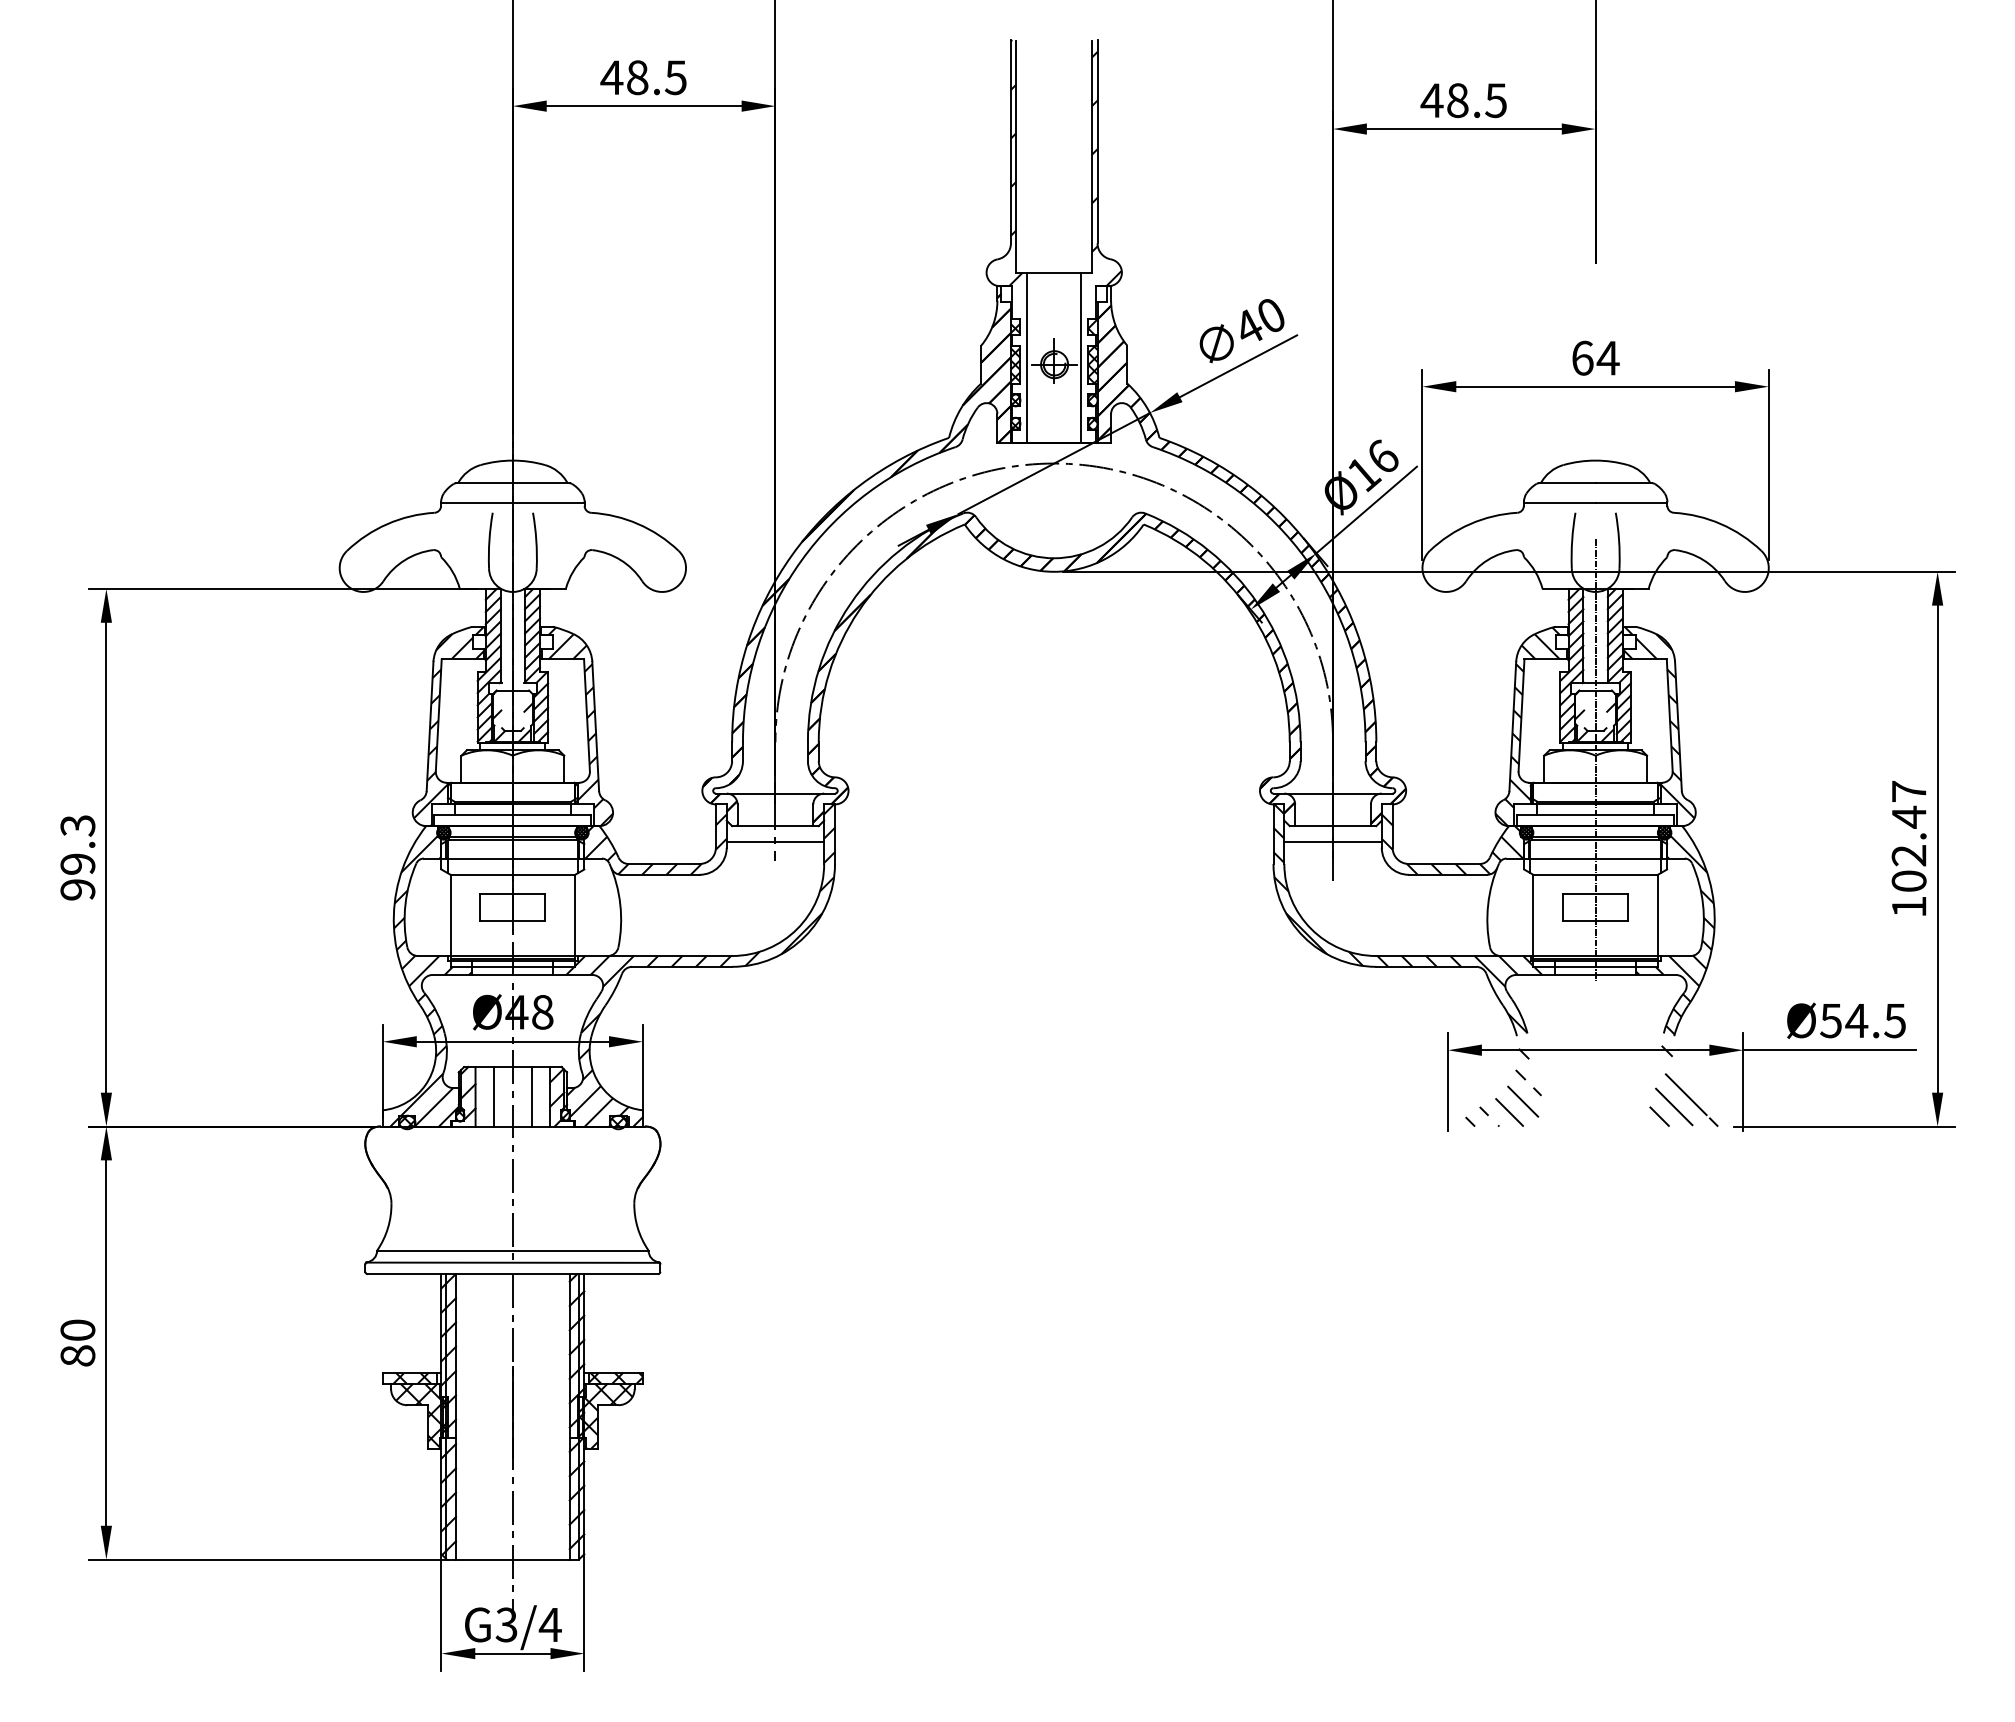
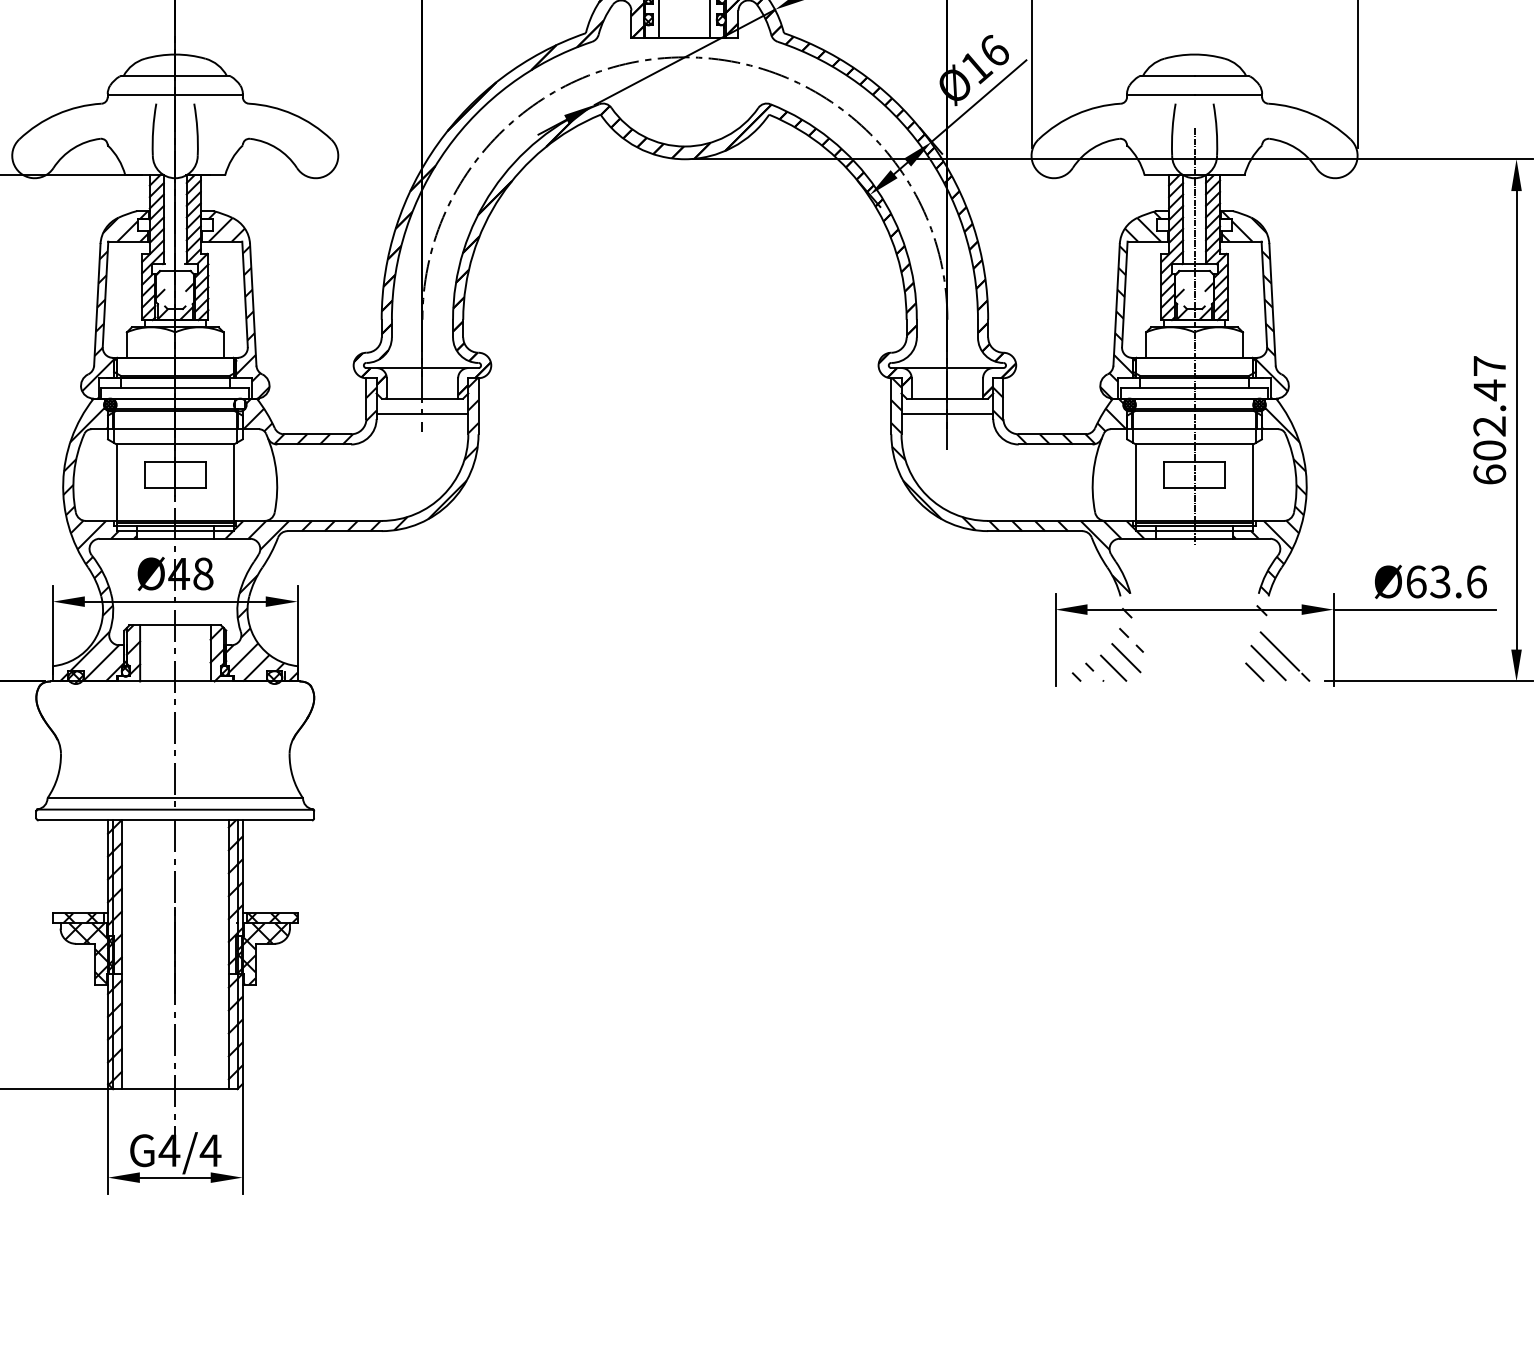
hatch: (581, 832) -> (239, 404), removed
text: (1908, 906) -> (1489, 474), 102.47 -> 602.47
text: (1863, 1020) -> (1446, 581), Ø54.5 -> Ø63.6
line: (494, 1096) -> (157, 653), removed
line: (531, 1096) -> (192, 653), removed
text: (506, 1624) -> (169, 1150), G3/4 -> G4/4

